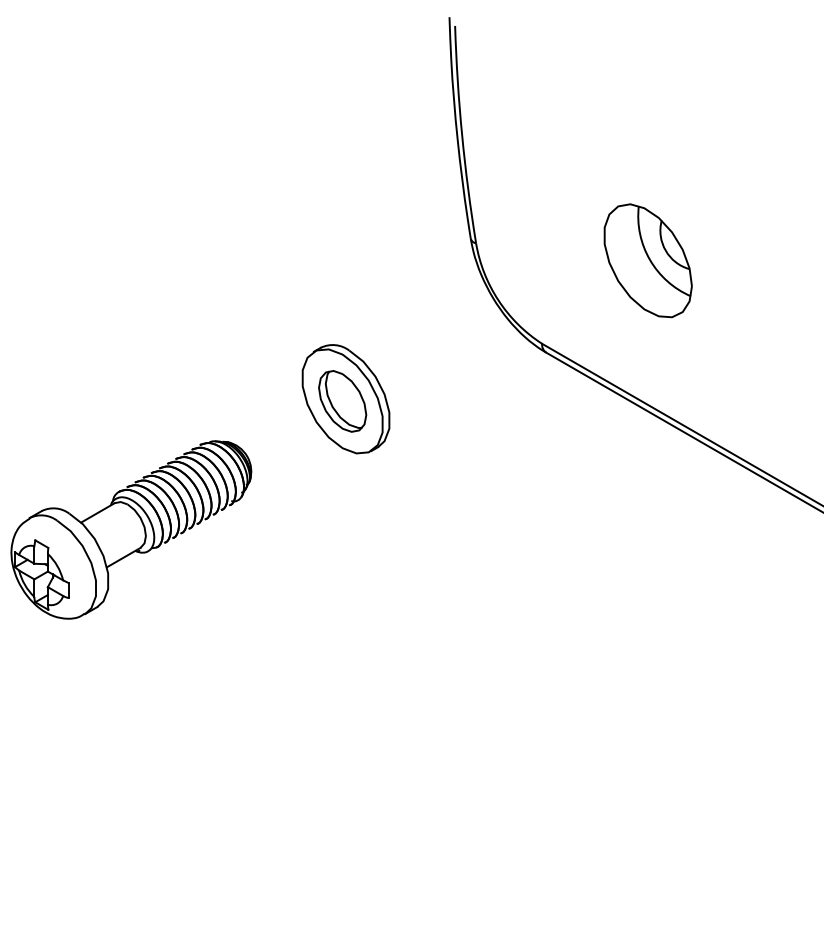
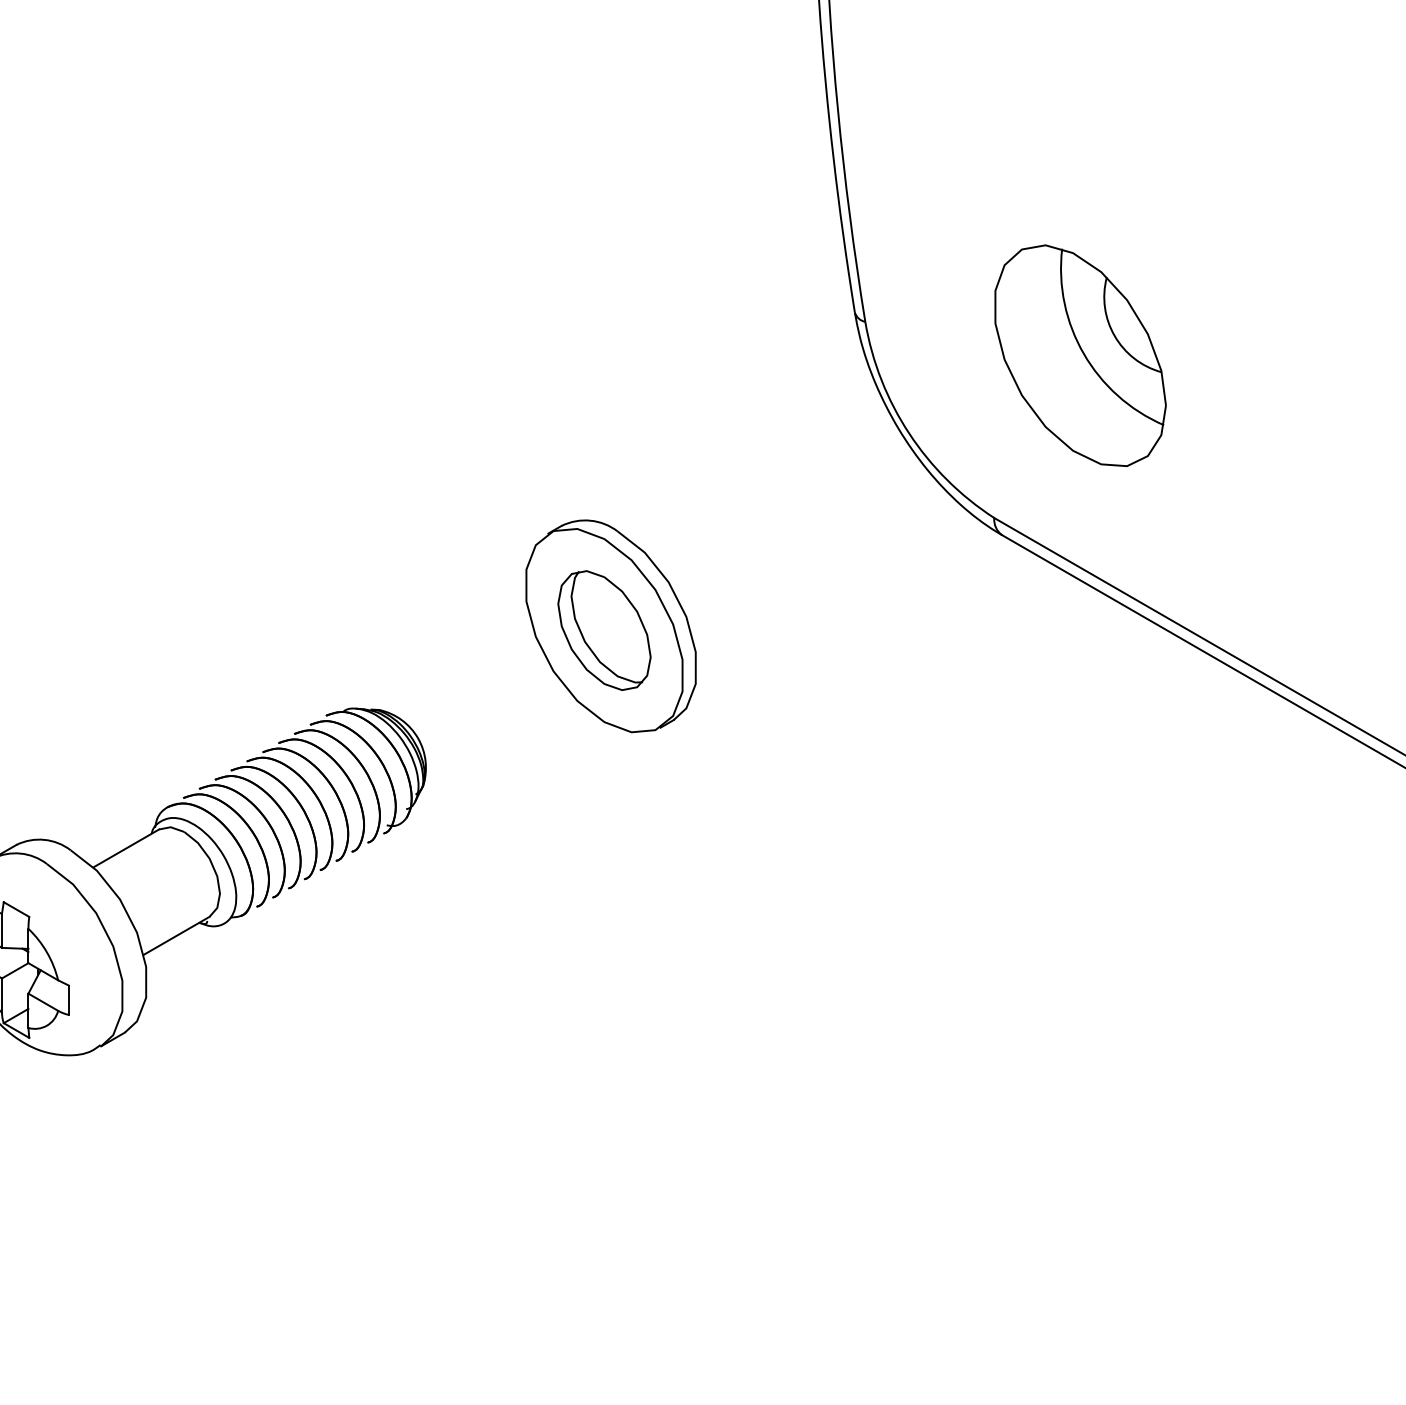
part: (647, 260) -> (1079, 355), moved

